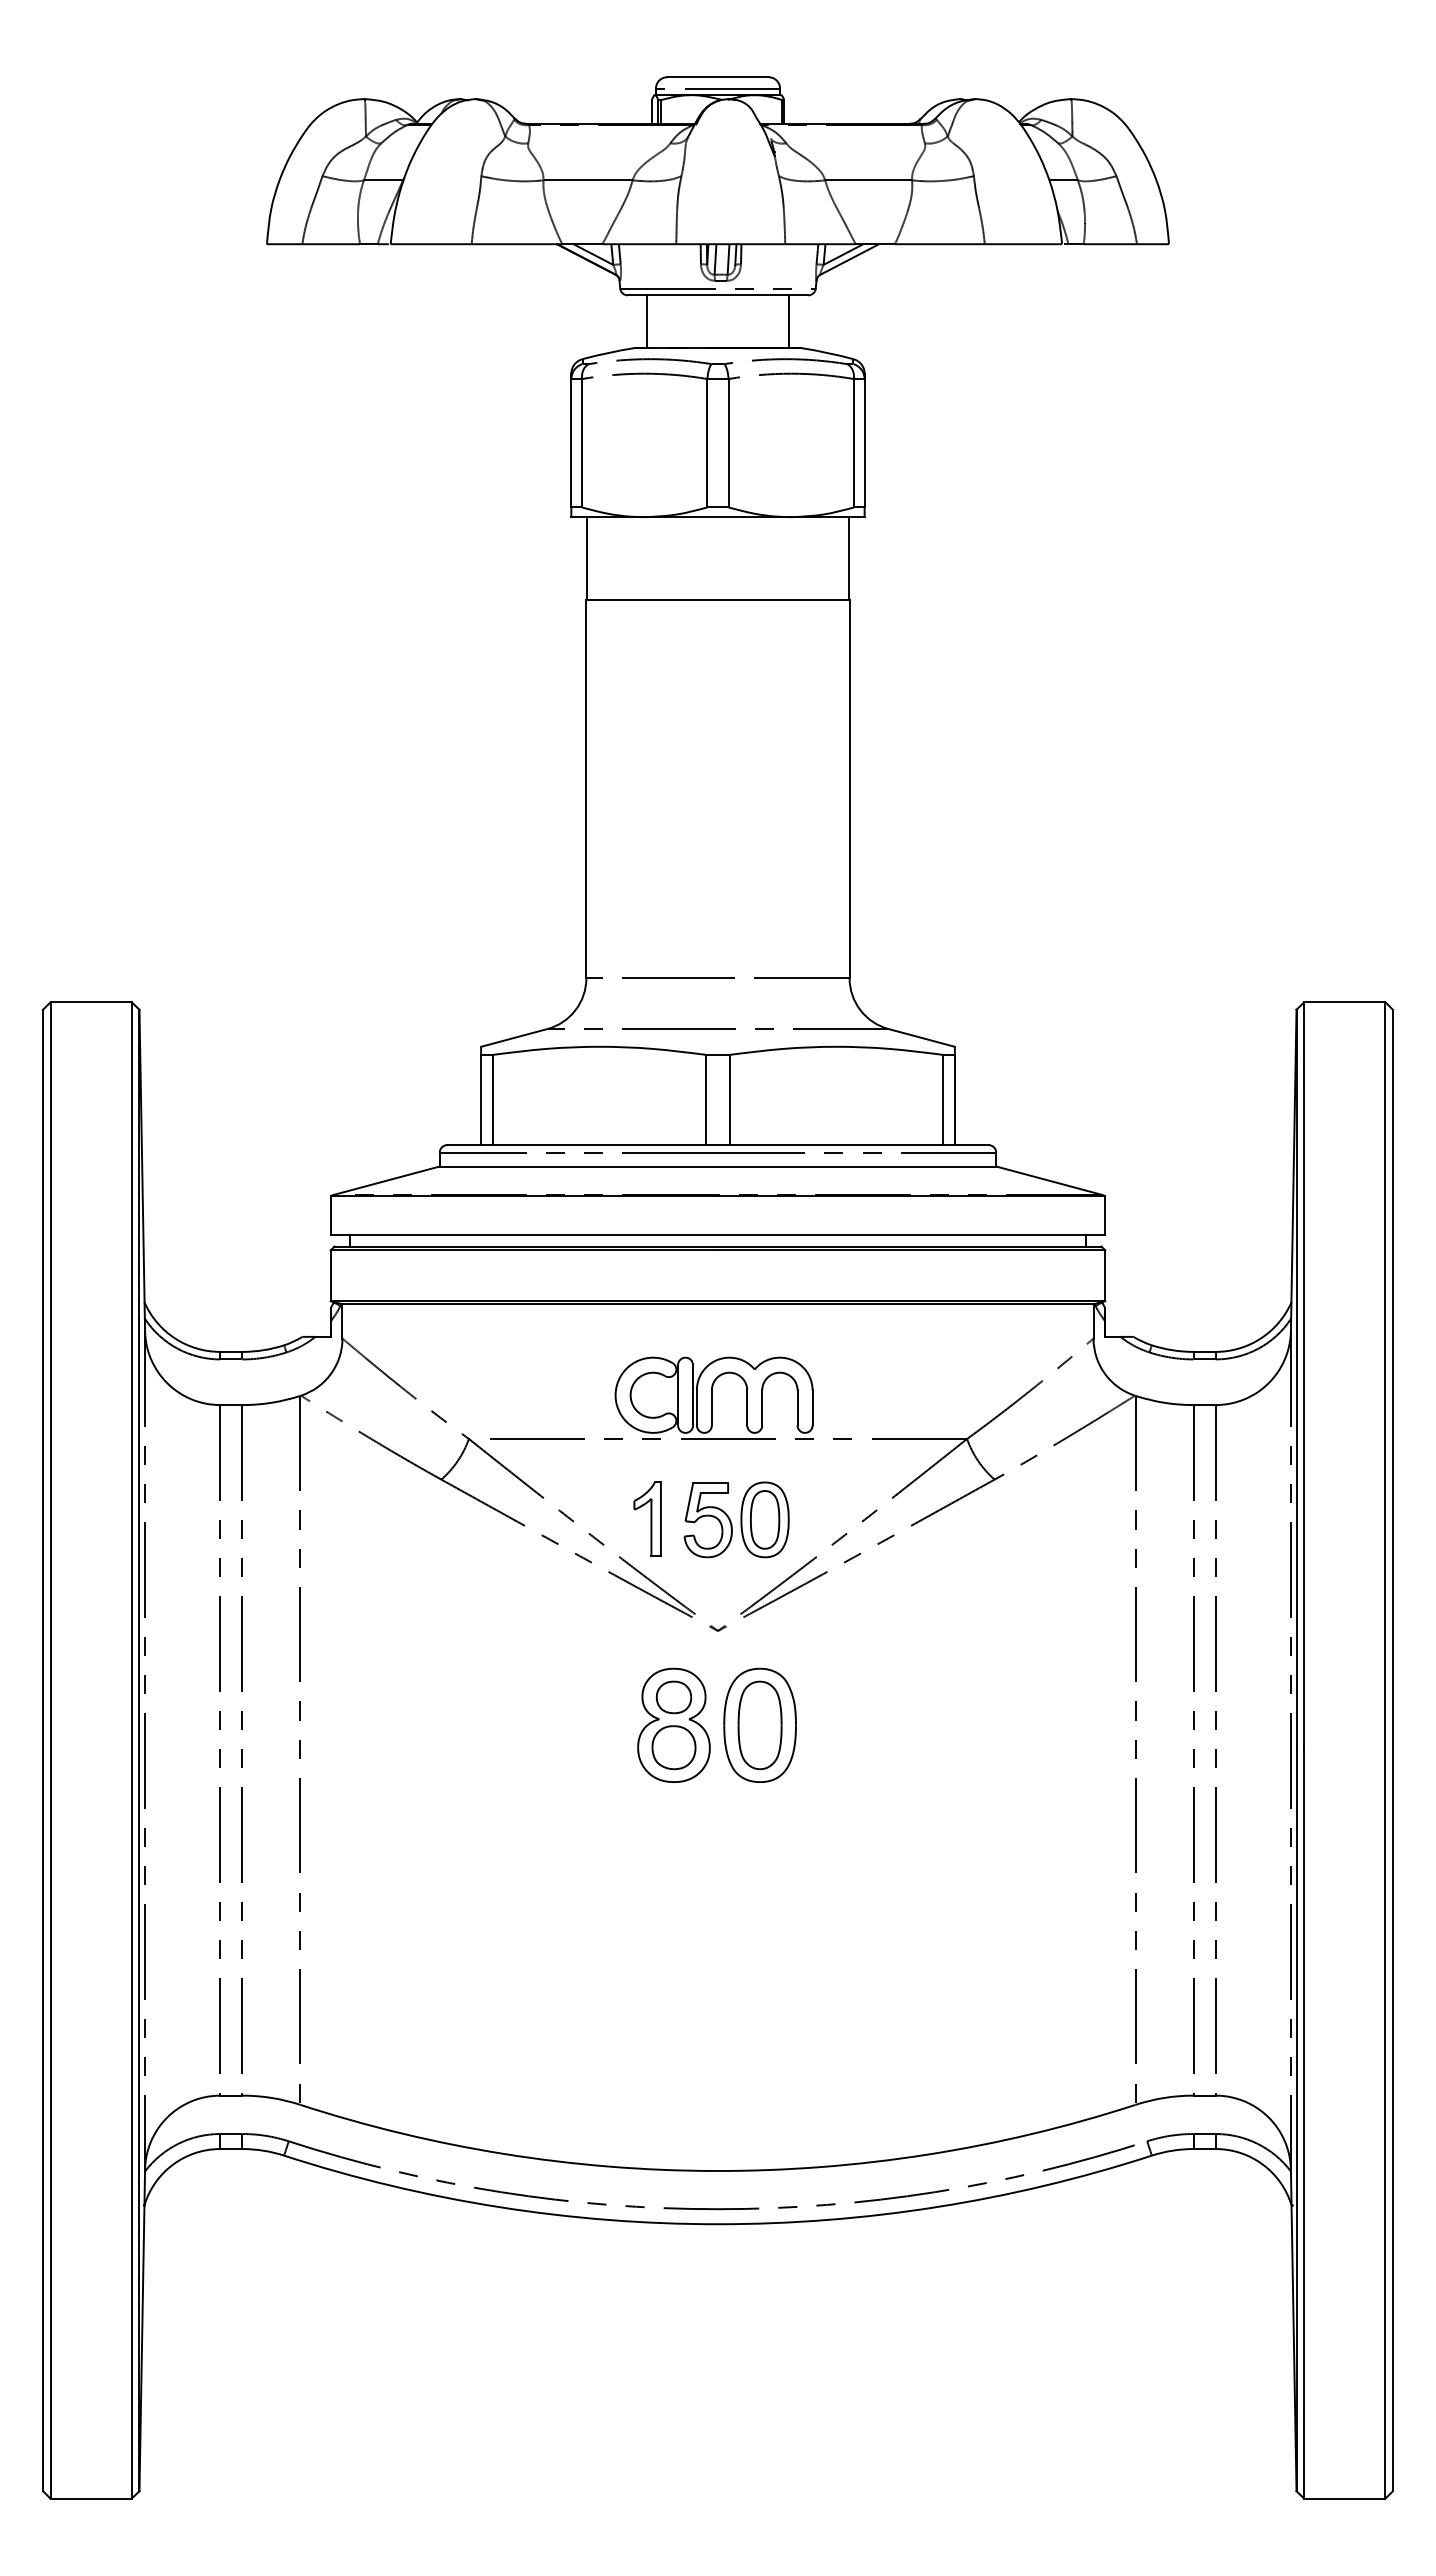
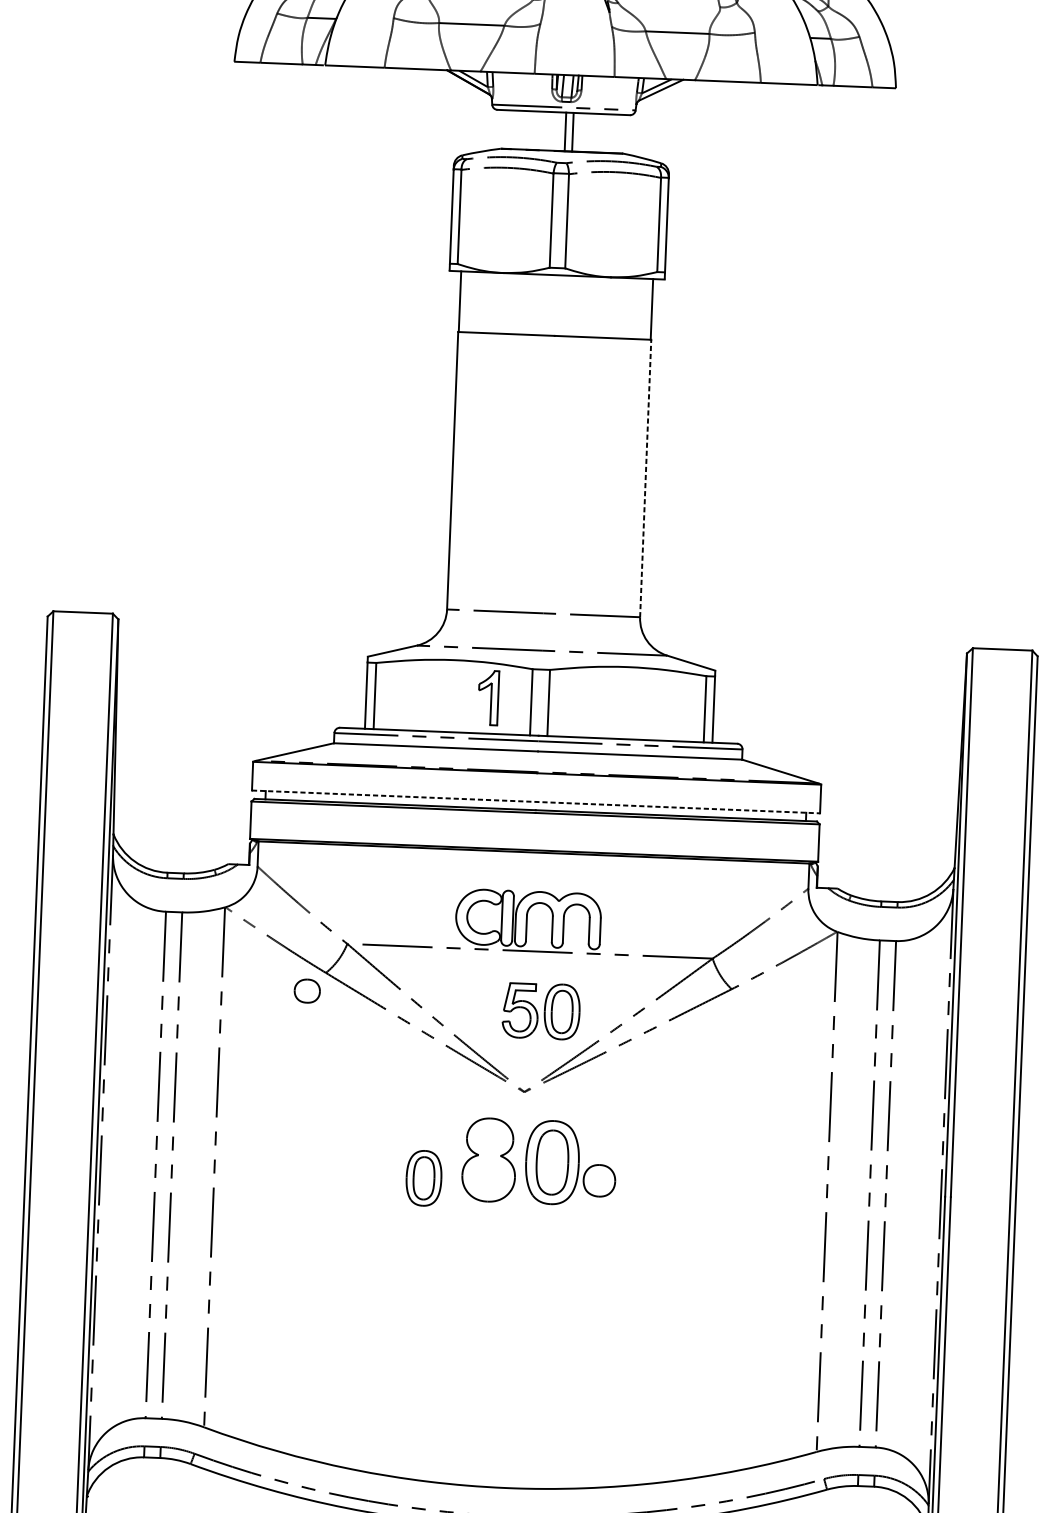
line: (646, 321) -> (572, 132), moved
line: (789, 321) -> (565, 131), moved
line: (849, 788) -> (645, 478), solid -> dashed
line: (718, 1235) -> (536, 802), solid -> dashed
part: (647, 1518) -> (488, 697), moved
part: (673, 1697) -> (306, 991), moved
part: (673, 1747) -> (599, 1180), moved
part: (585, 1753) -> (423, 1178), added

